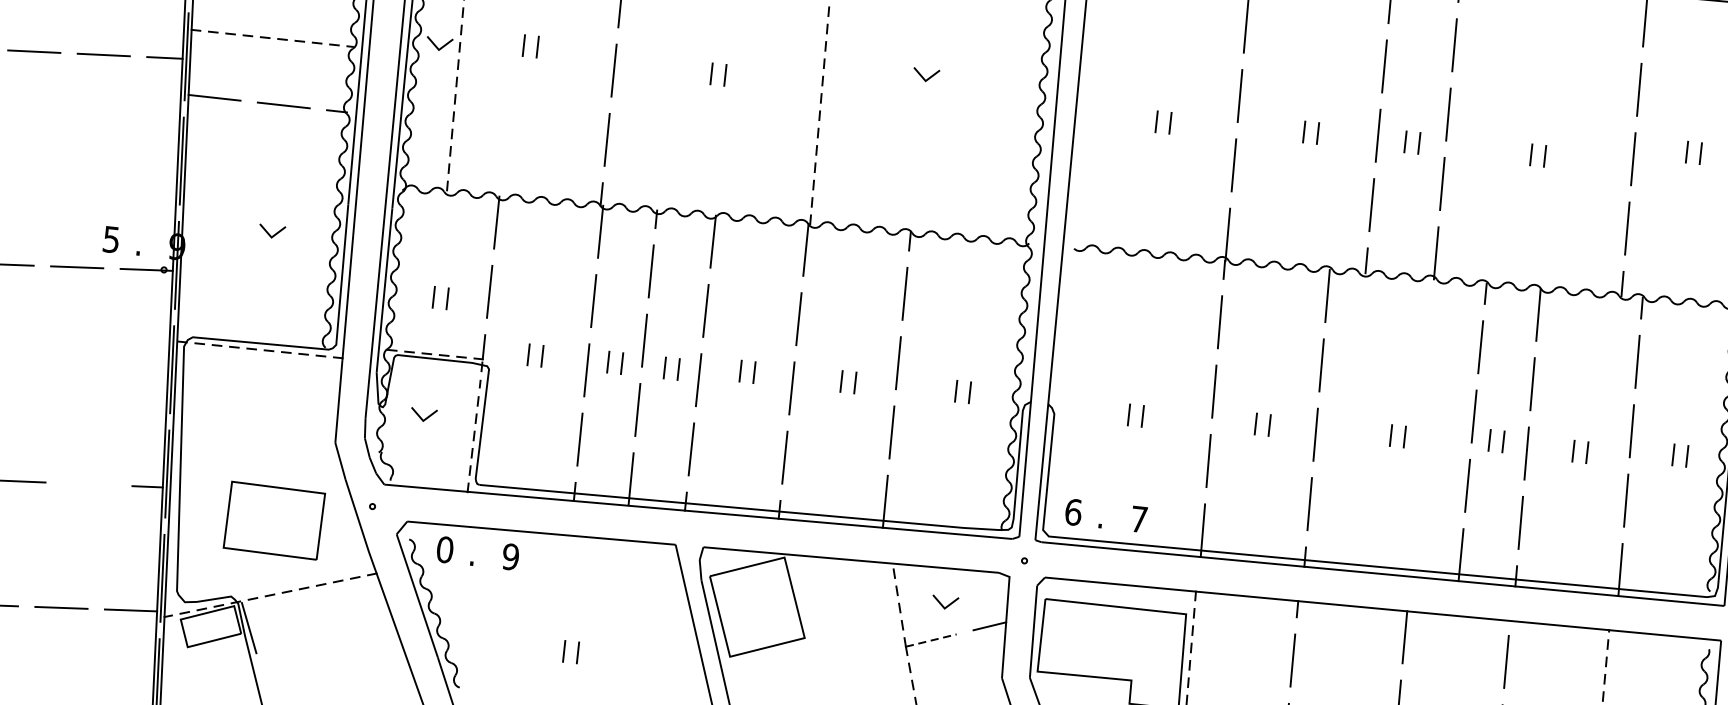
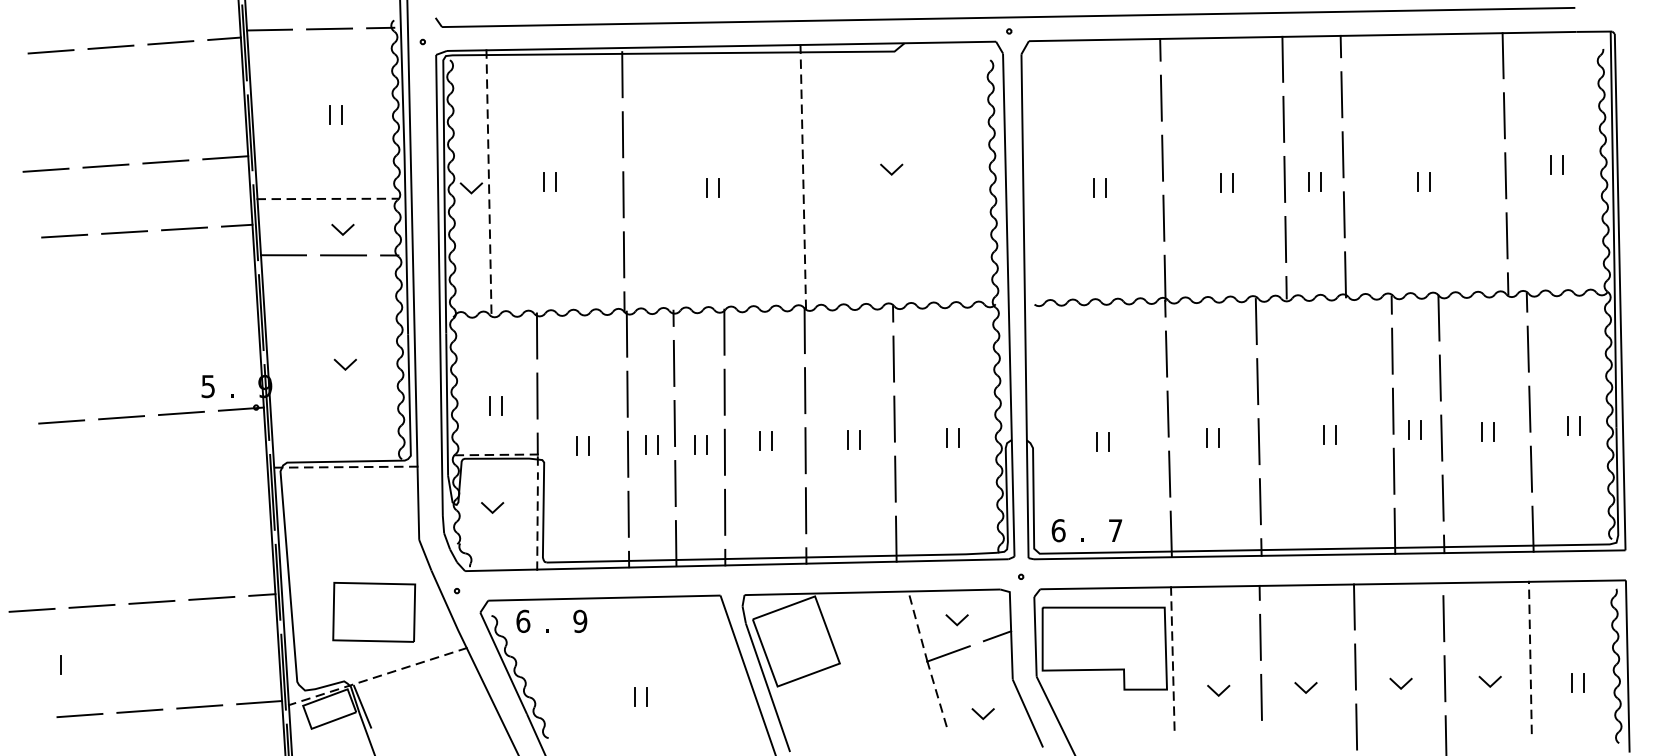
line: (283, 77) -> (340, 231), added
line: (88, 483) -> (211, 597), added
text: (445, 548) -> (523, 620), 0 -> 6
line: (931, 640) -> (948, 653), dashed -> solid

